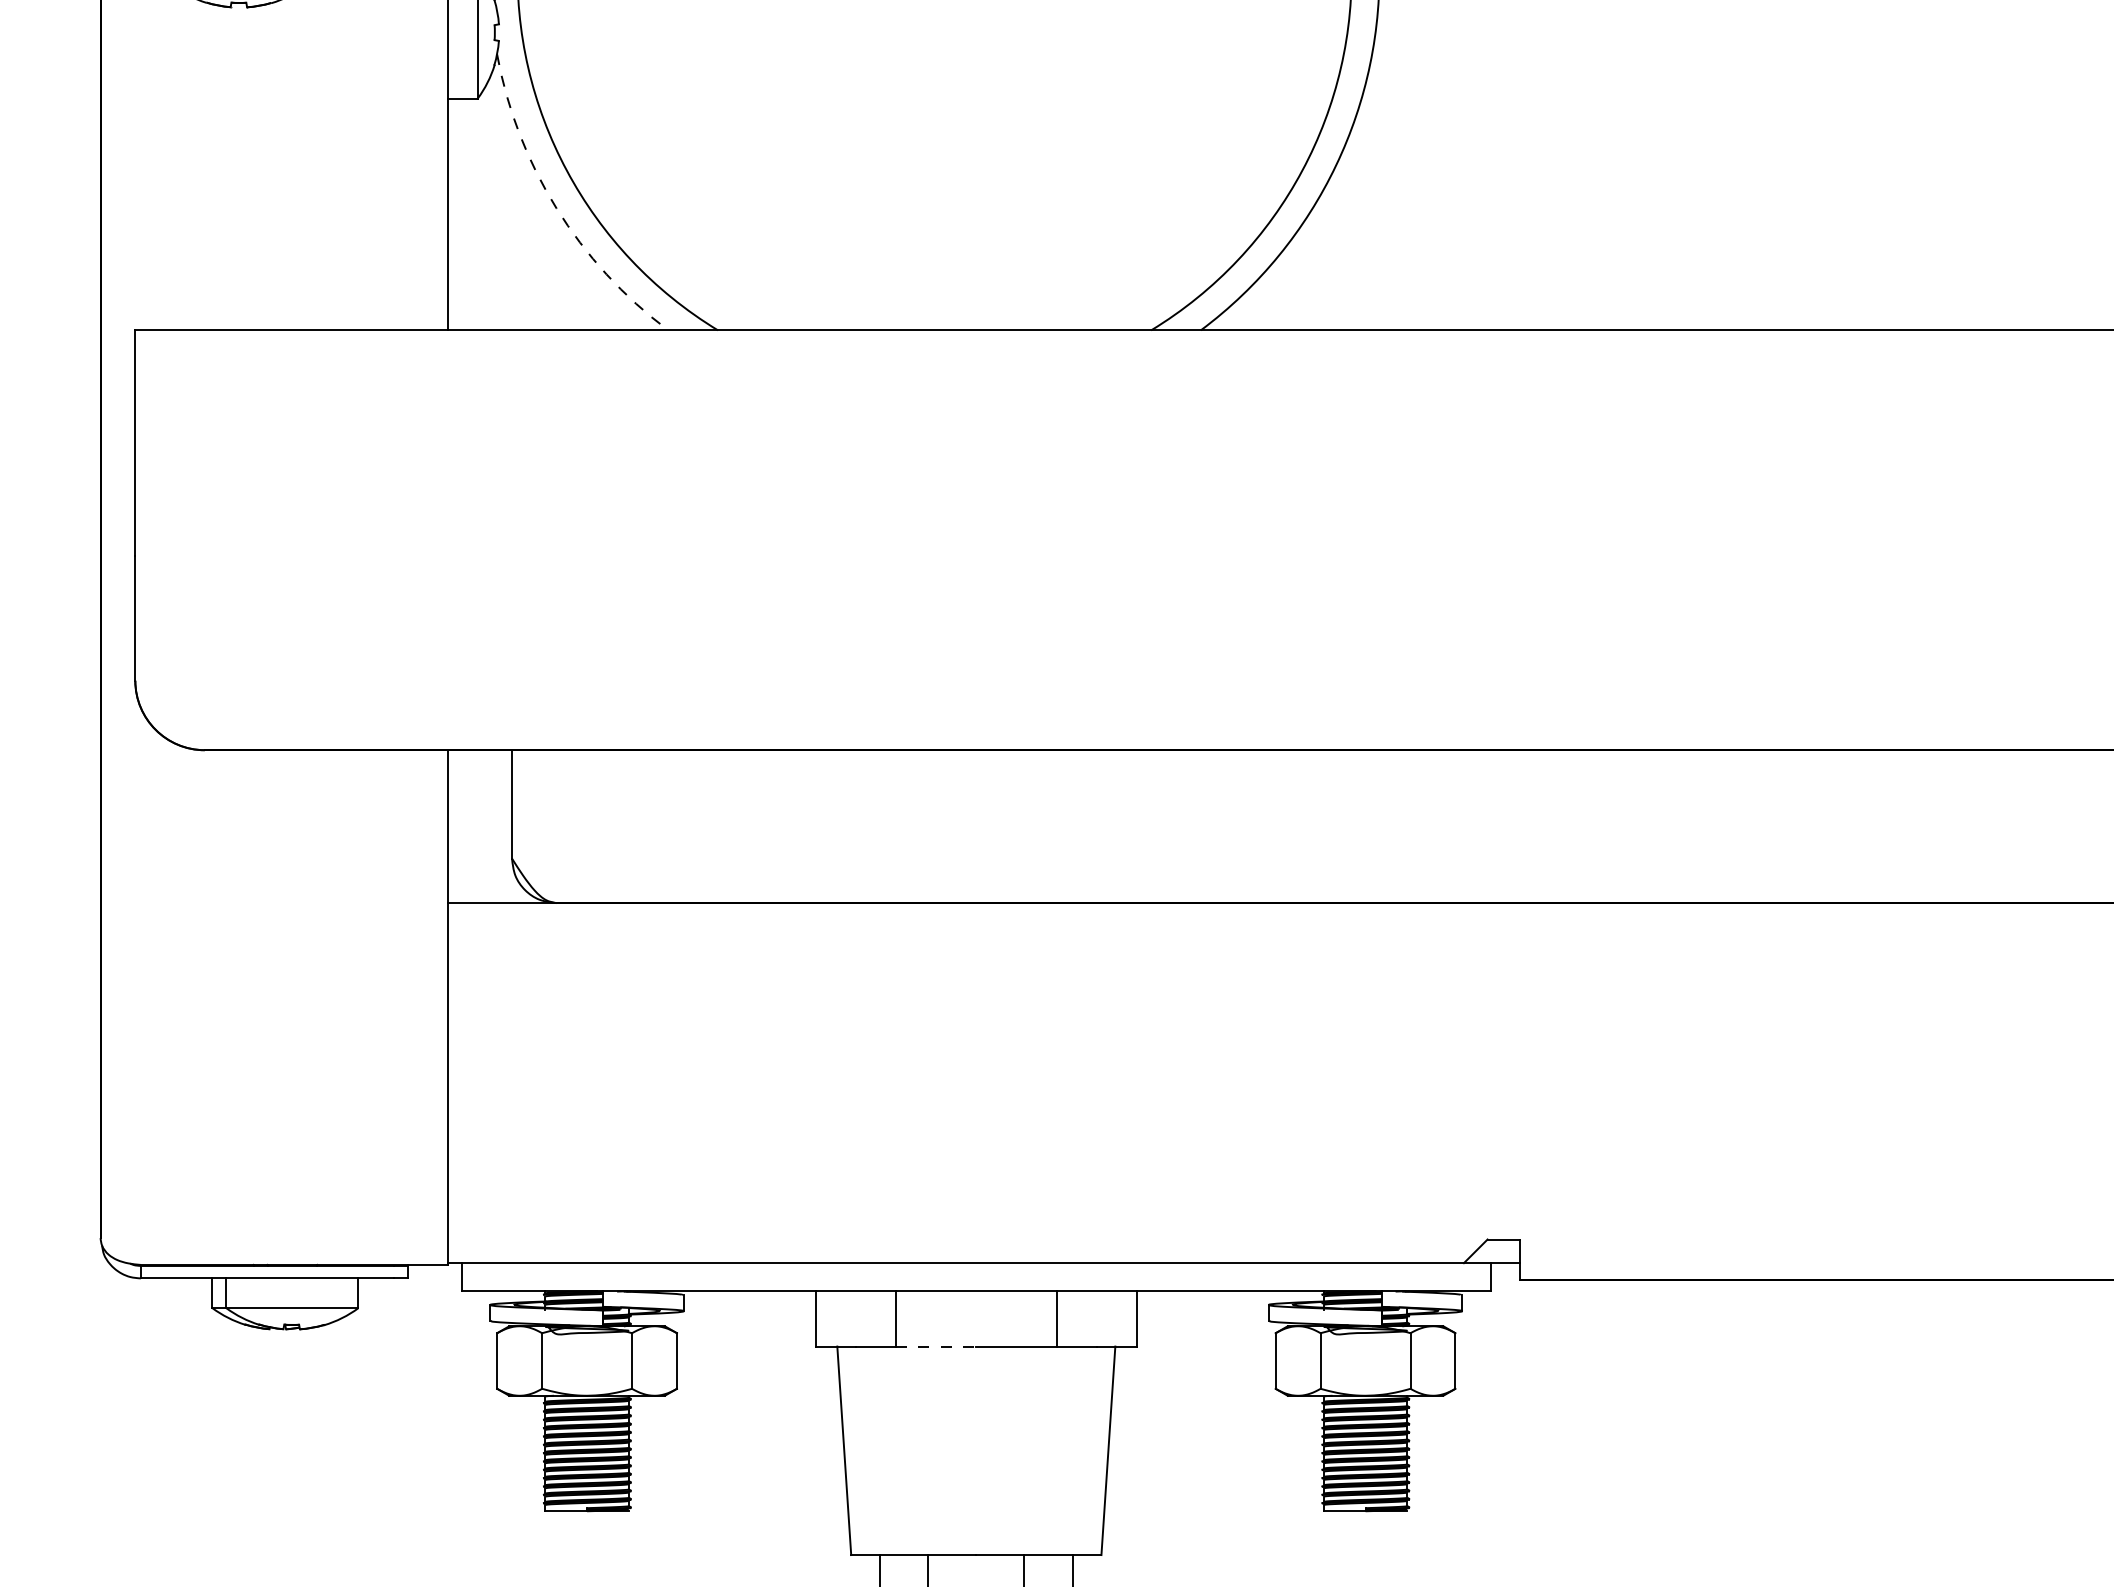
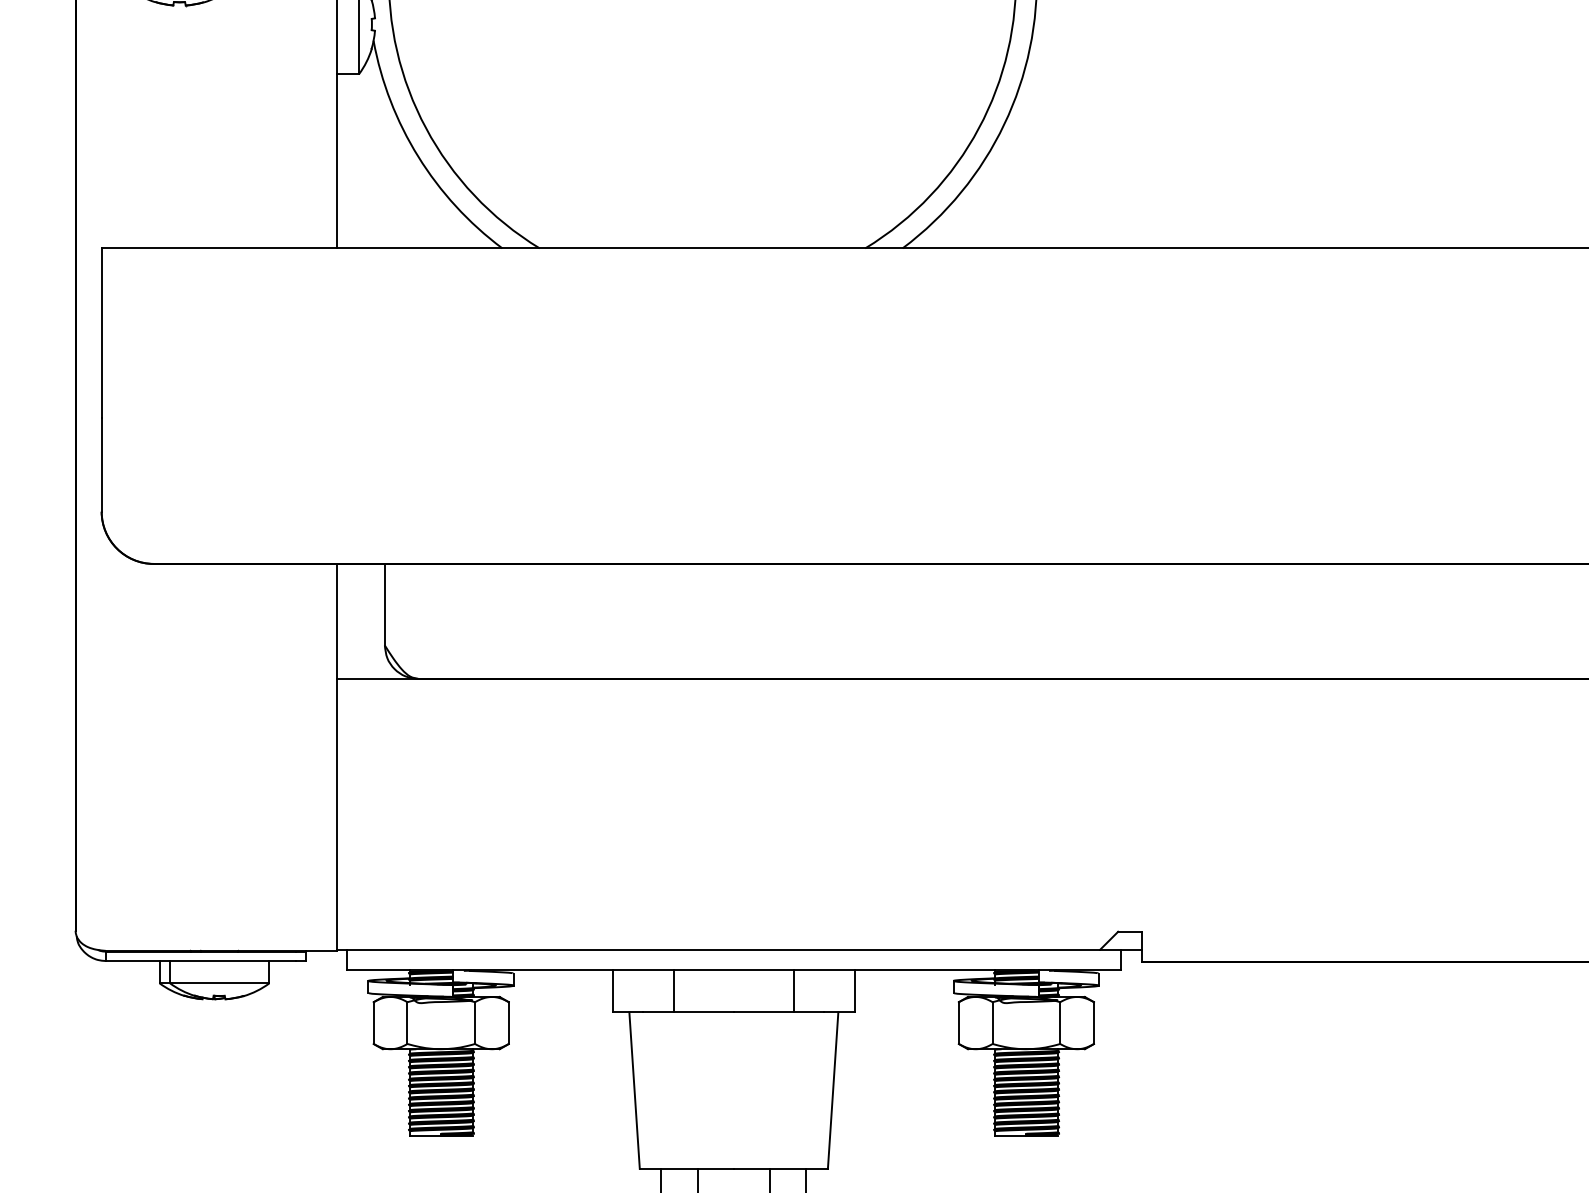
arc: (556, 208) -> (418, 156), dashed -> solid
line: (936, 1346) -> (703, 1012), dashed -> solid

